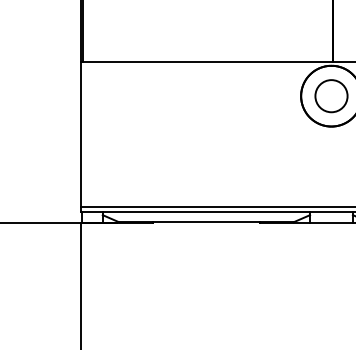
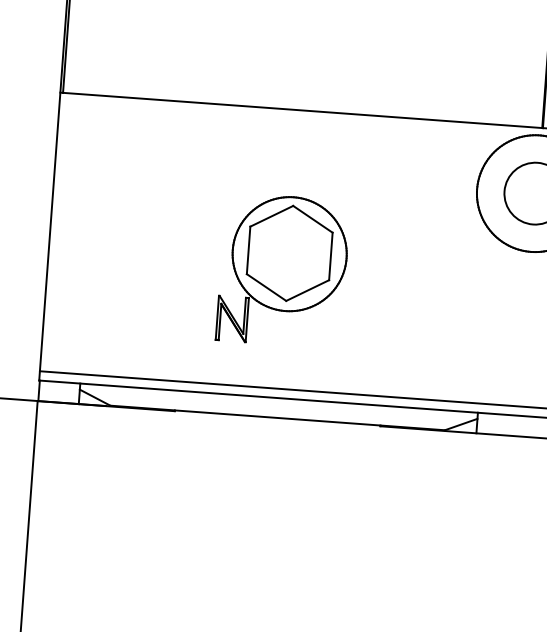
part: (203, 145) -> (282, 270), added

